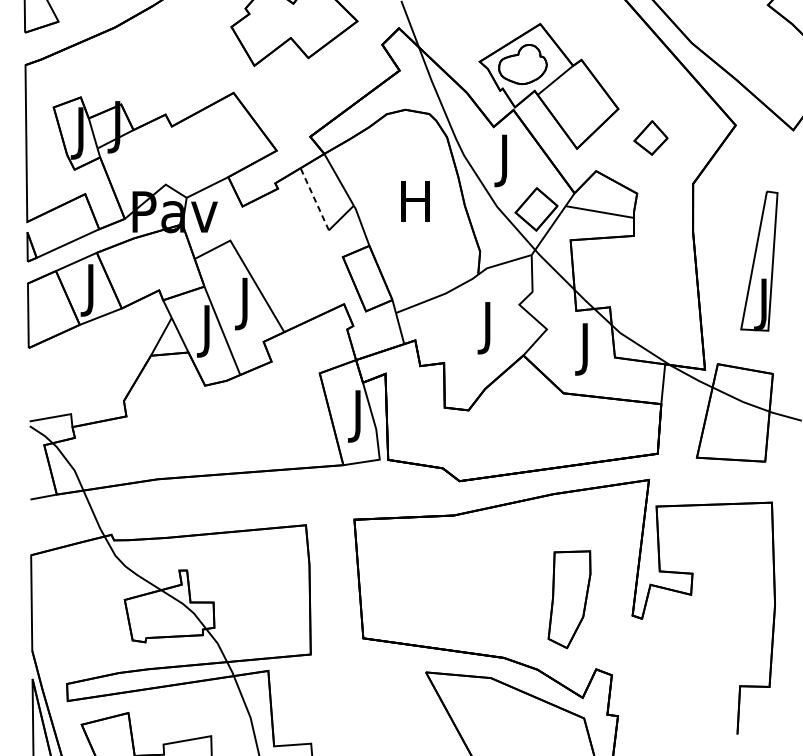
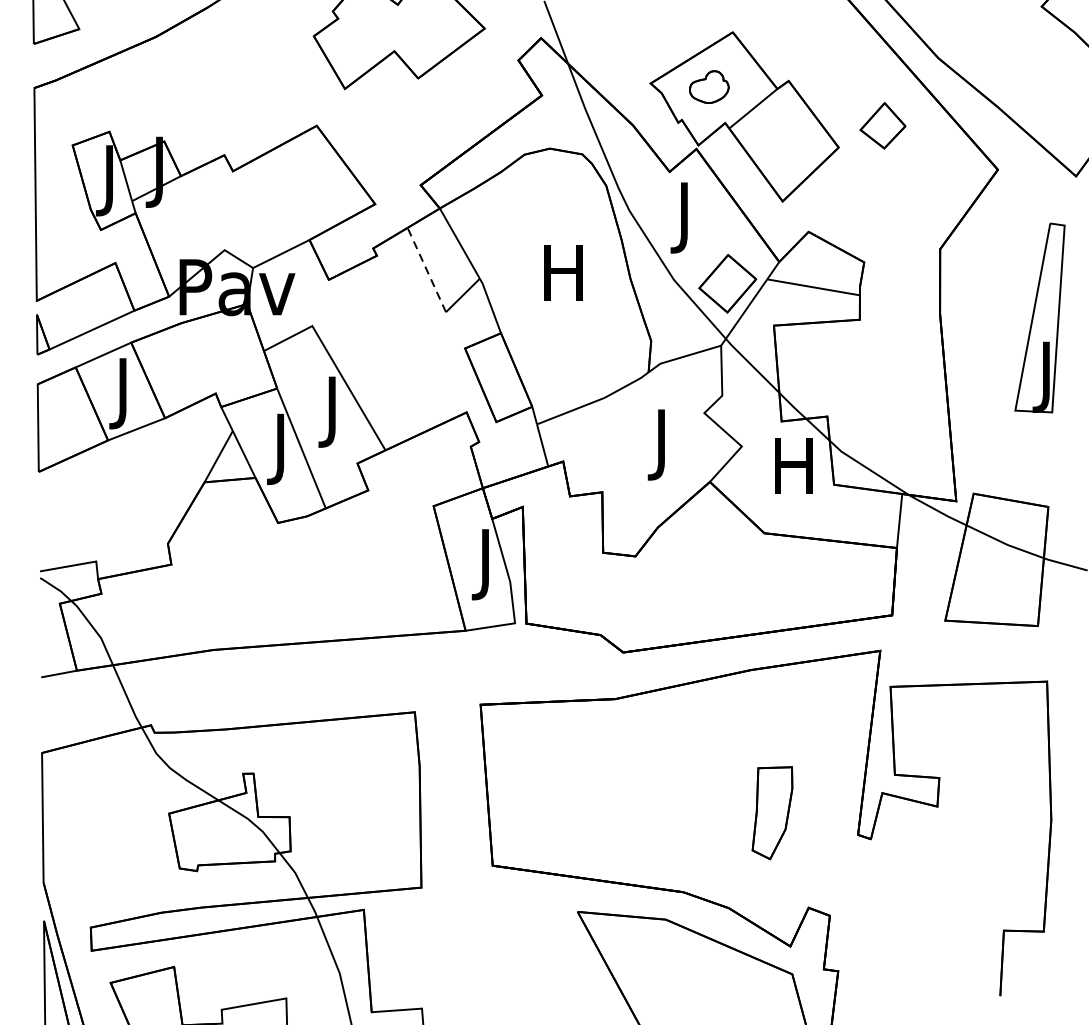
part: (523, 63) -> (709, 86), size x0.6
part: (650, 137) -> (882, 125), moved
part: (758, 260) -> (1039, 317), moved
text: (585, 349) -> (793, 473), J -> H
part: (569, 599) -> (772, 812), size x0.7

